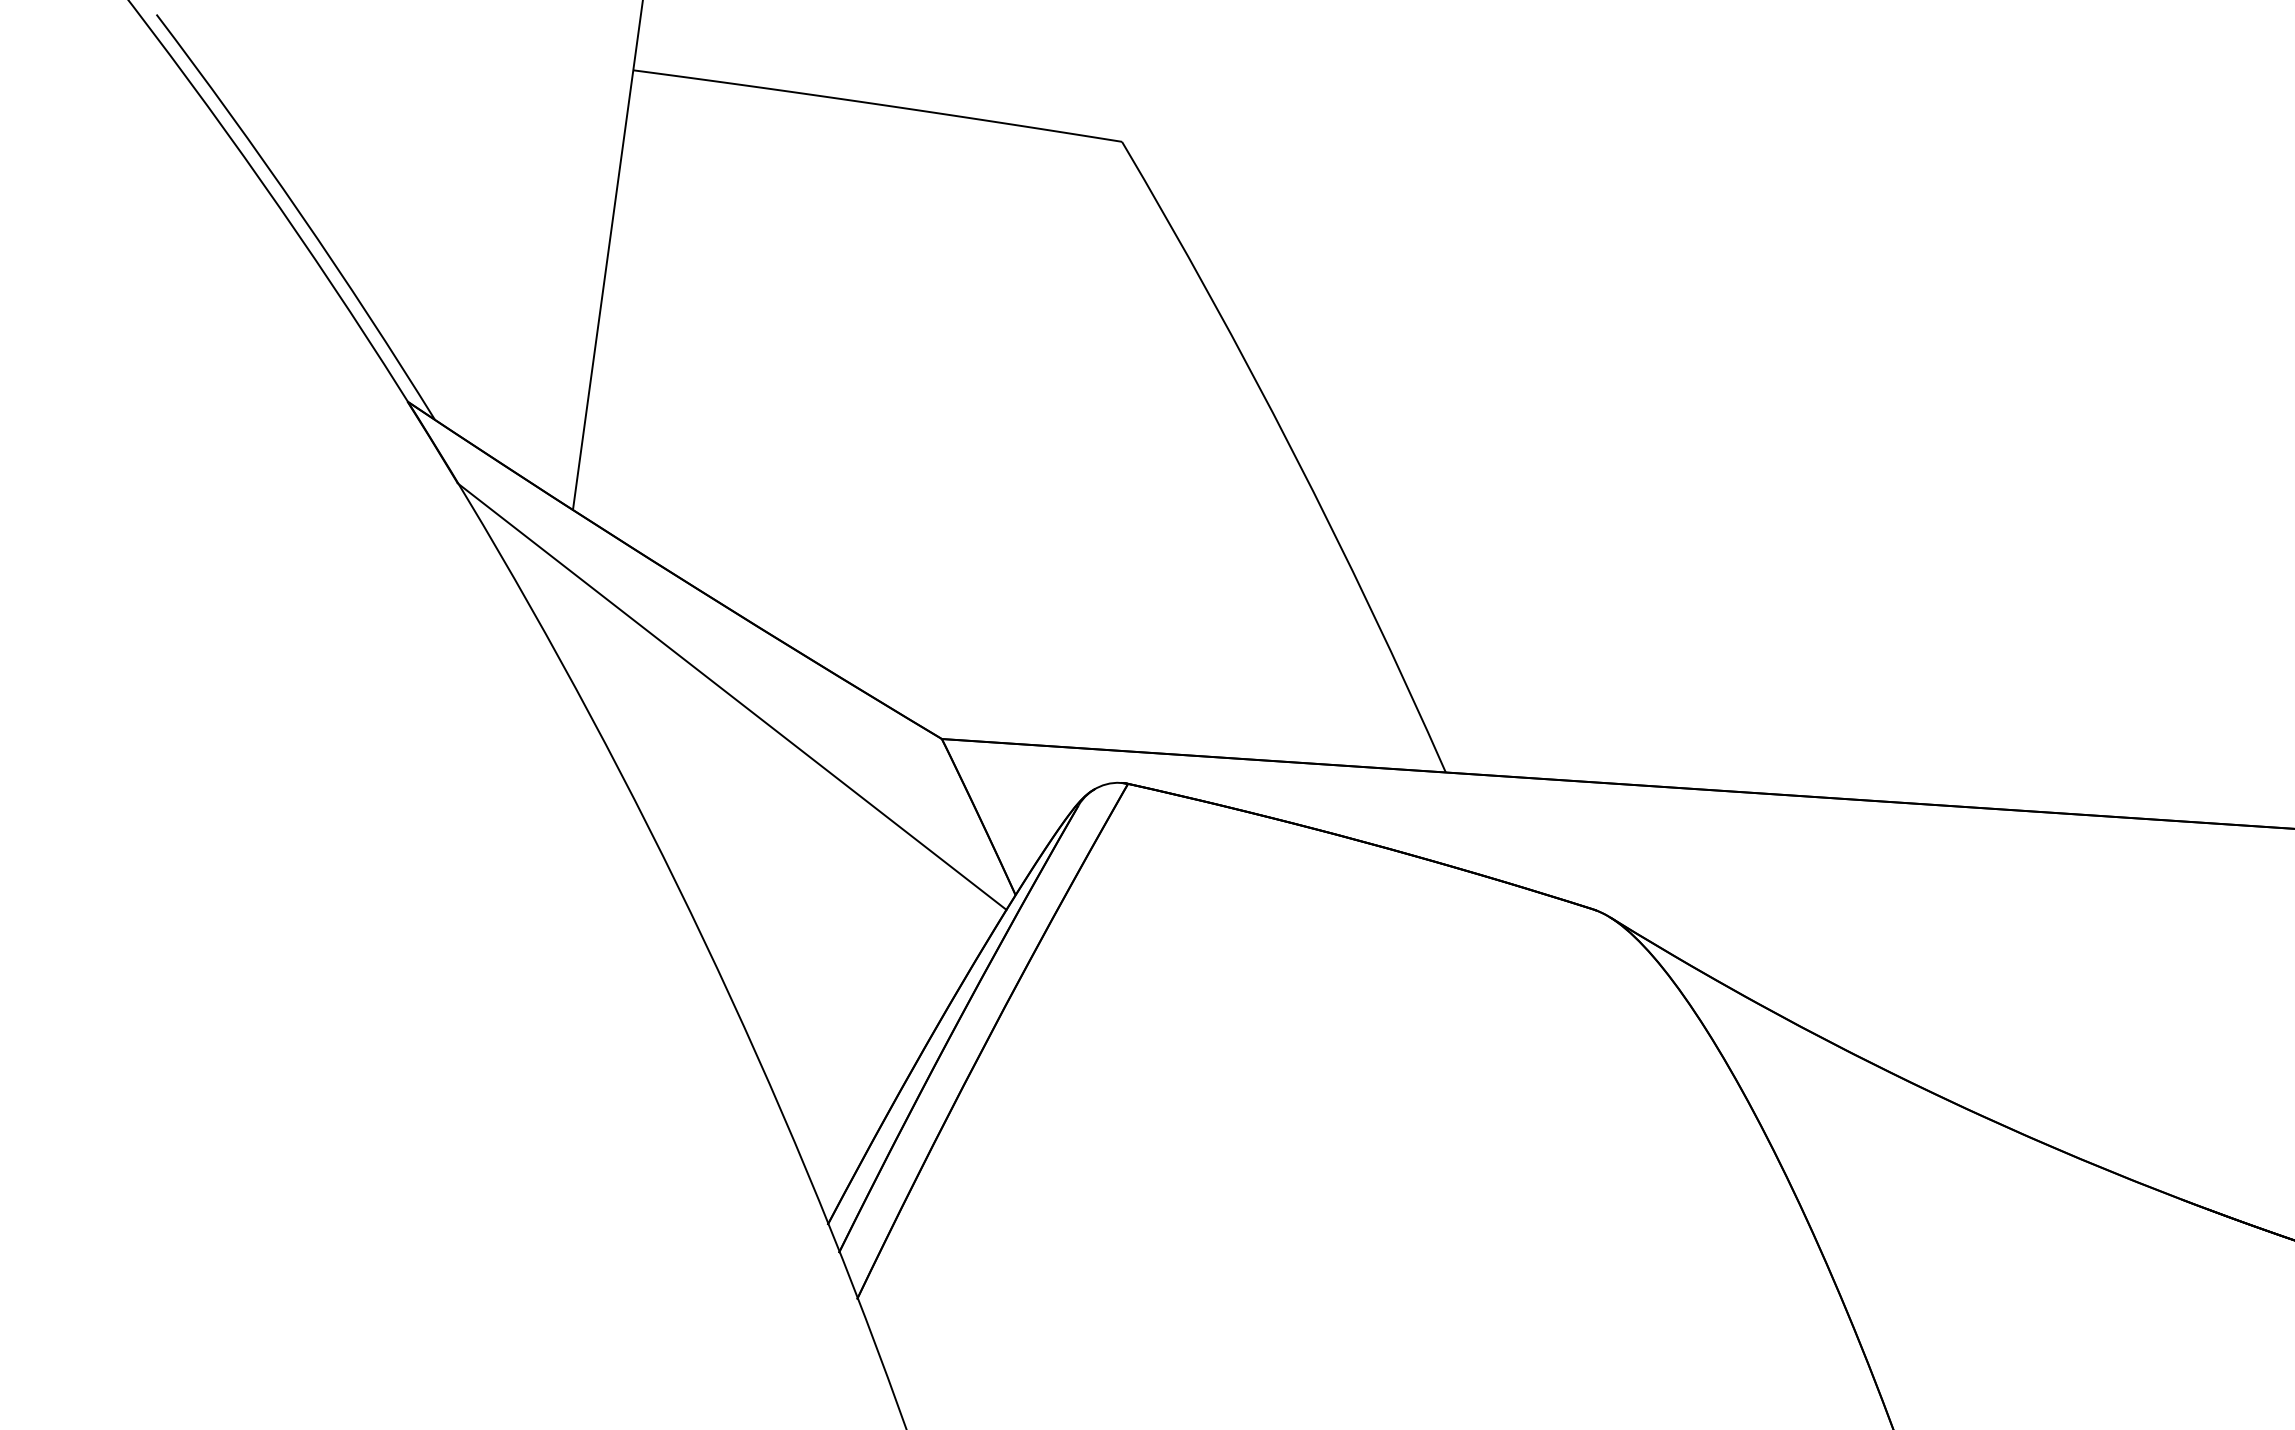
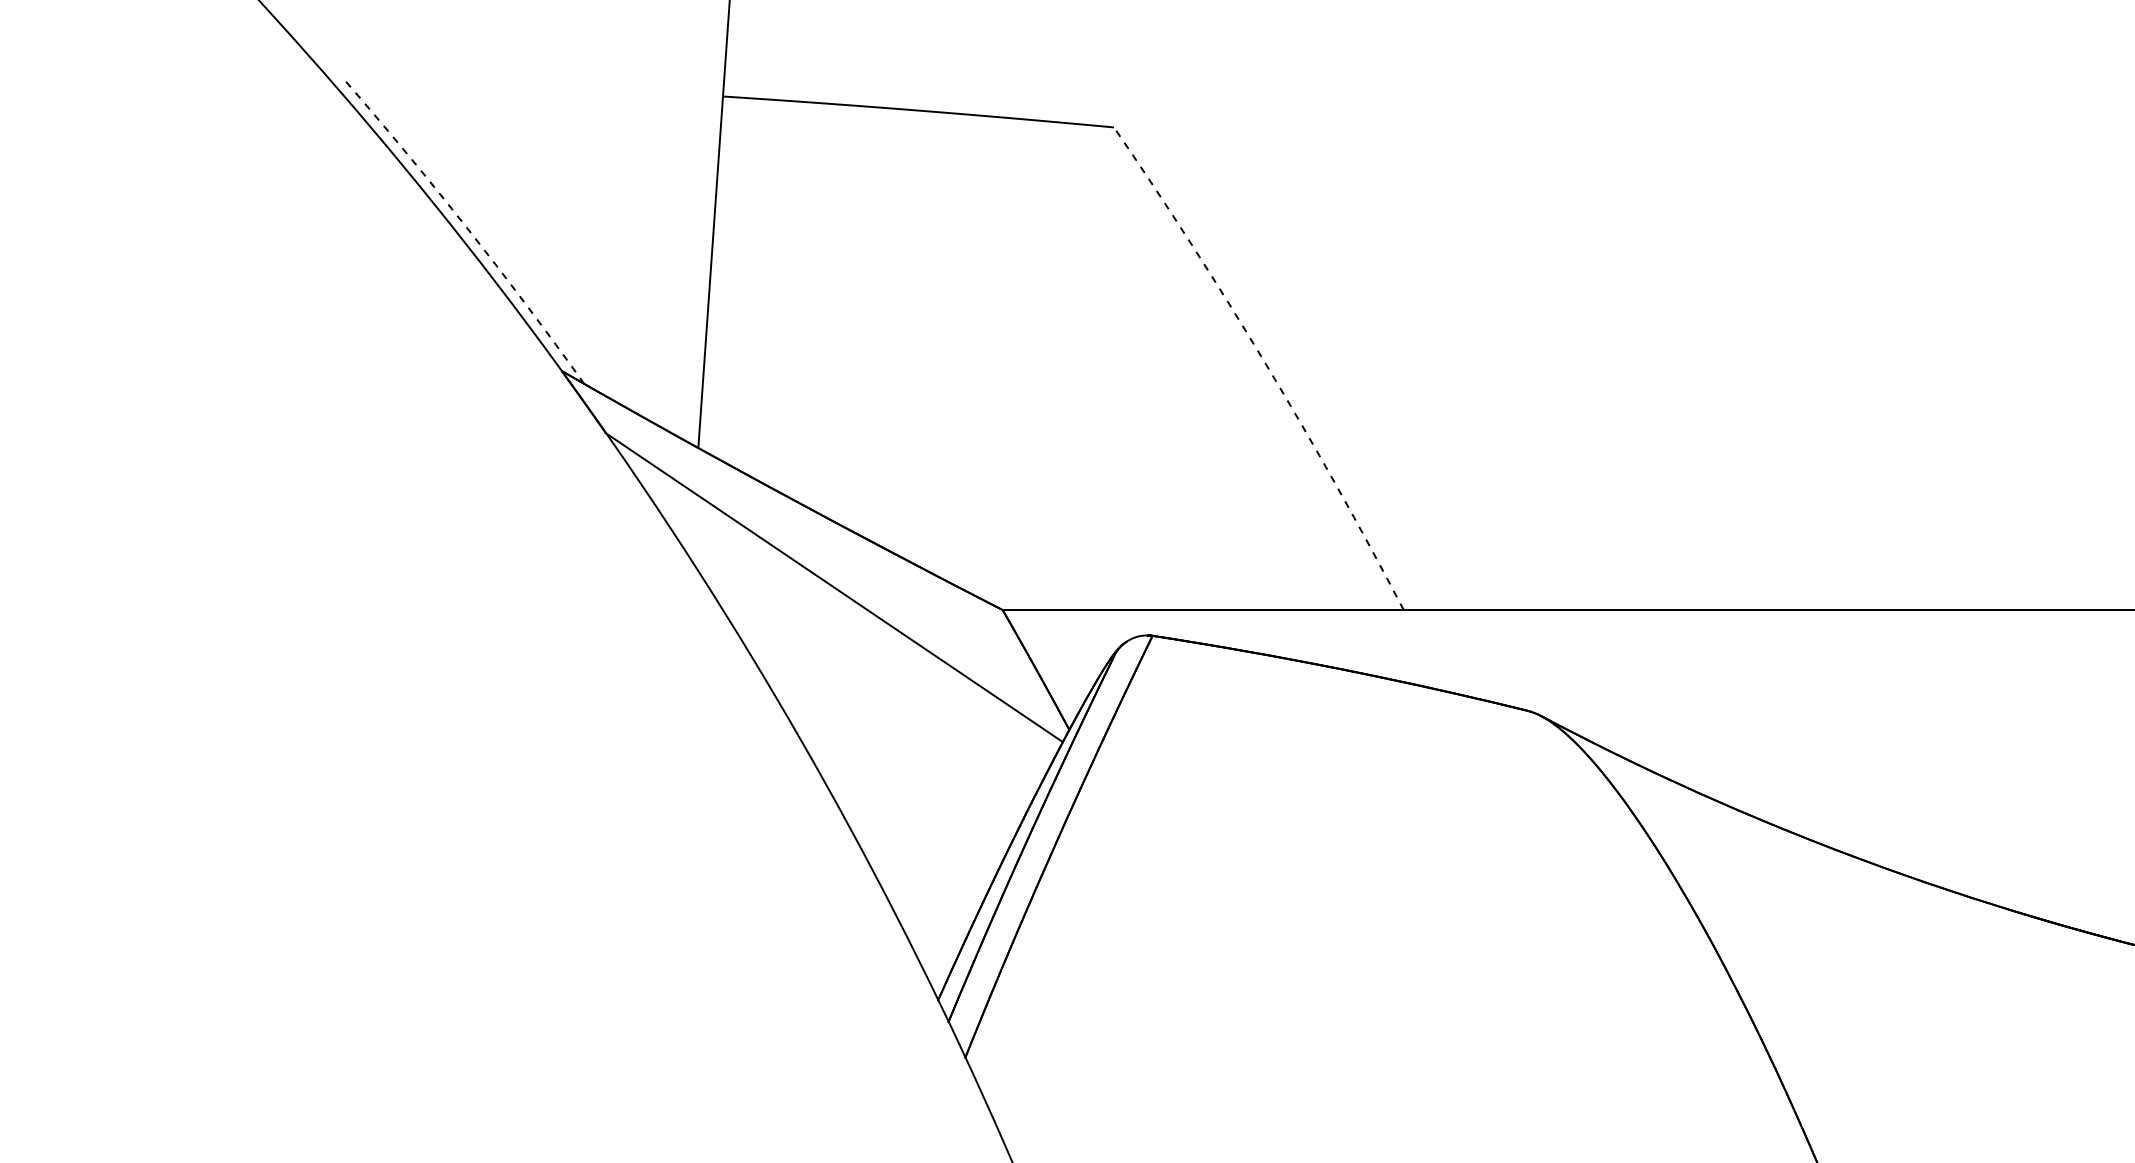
arc: (300, 213) -> (466, 227), solid -> dashed
arc: (1293, 452) -> (1266, 364), solid -> dashed

